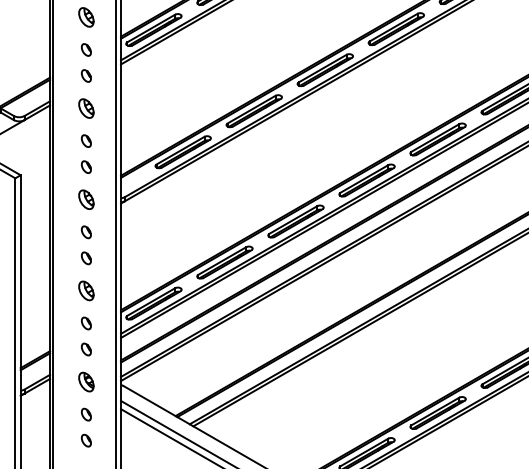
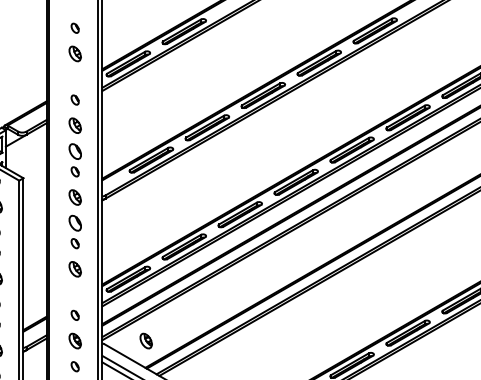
part: (85, 49) -> (74, 79), removed
part: (85, 140) -> (74, 150), size x1.6
part: (85, 231) -> (74, 222), size x1.6
part: (85, 322) -> (74, 294), removed
part: (175, 381) -> (145, 340), added

